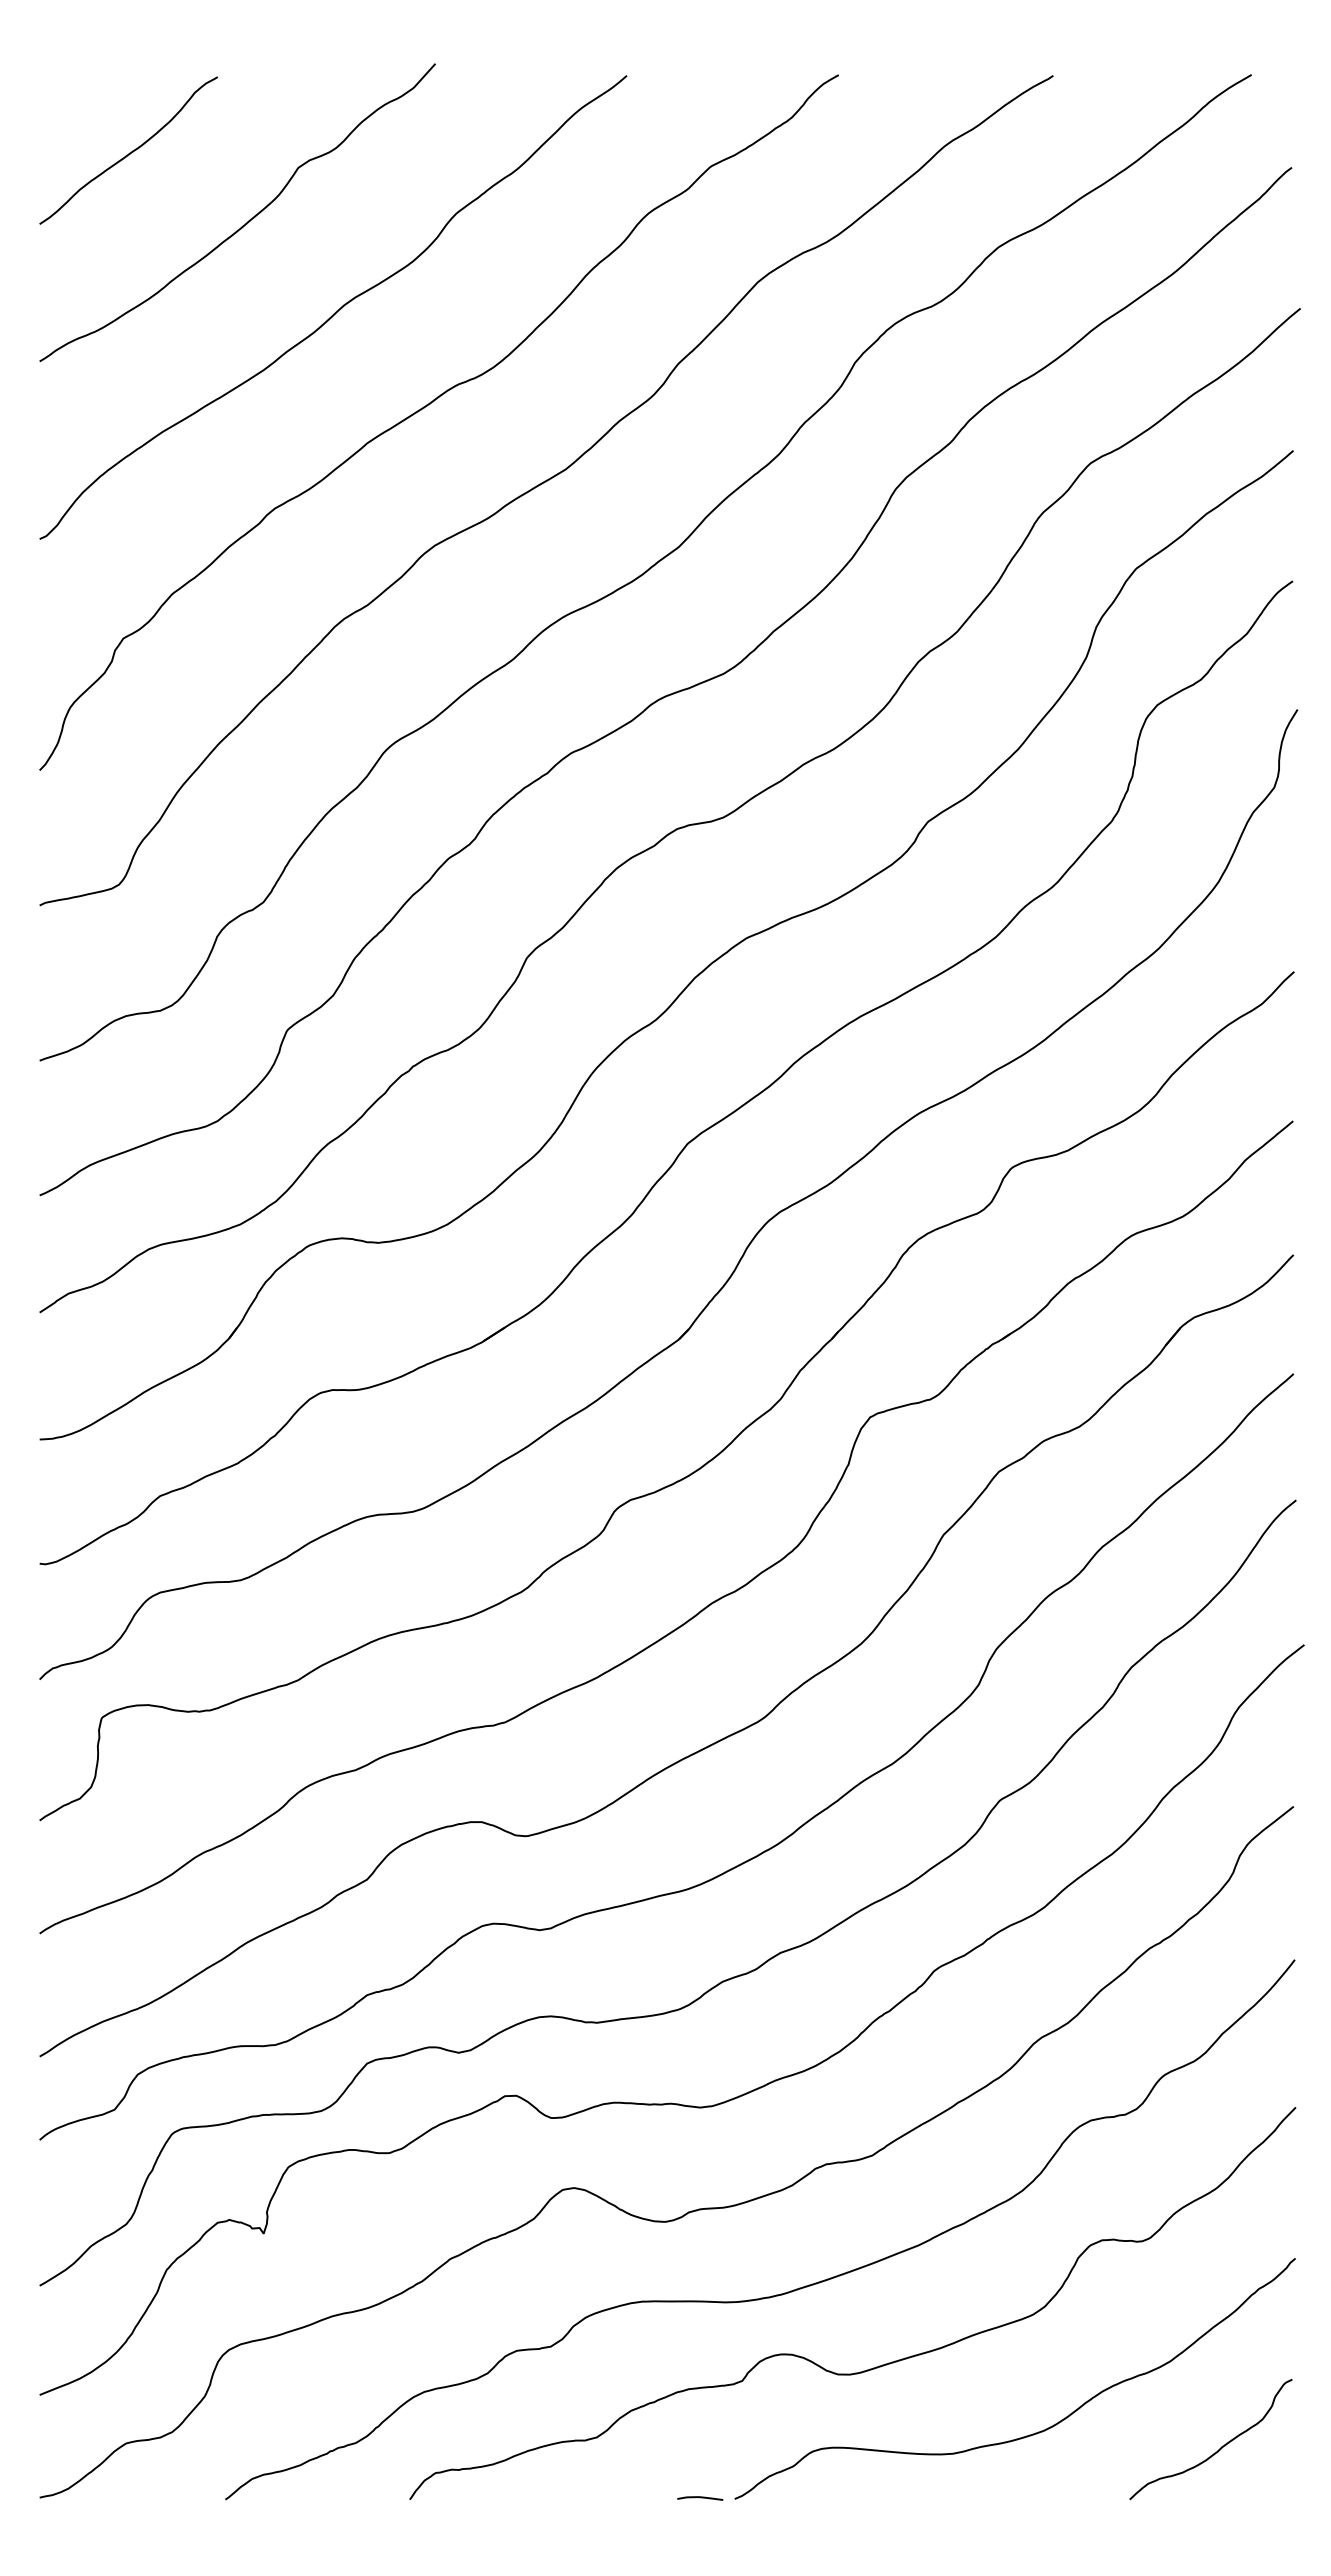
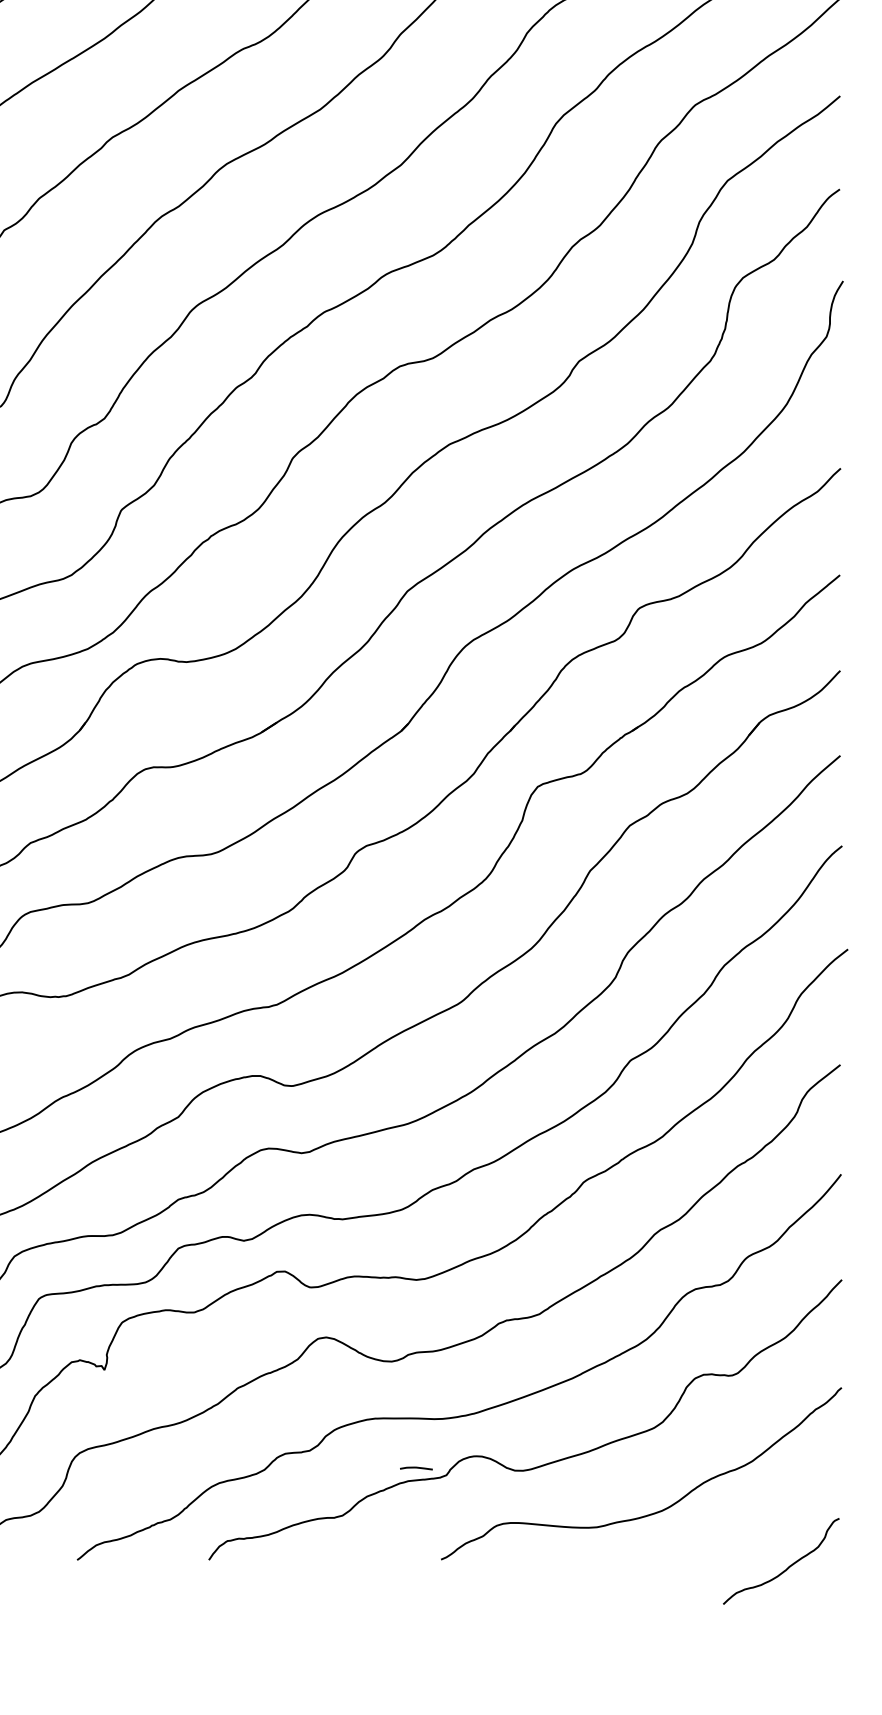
curve: (1219, 2448) -> (787, 1567), moved
curve: (700, 2498) -> (416, 1468), moved

